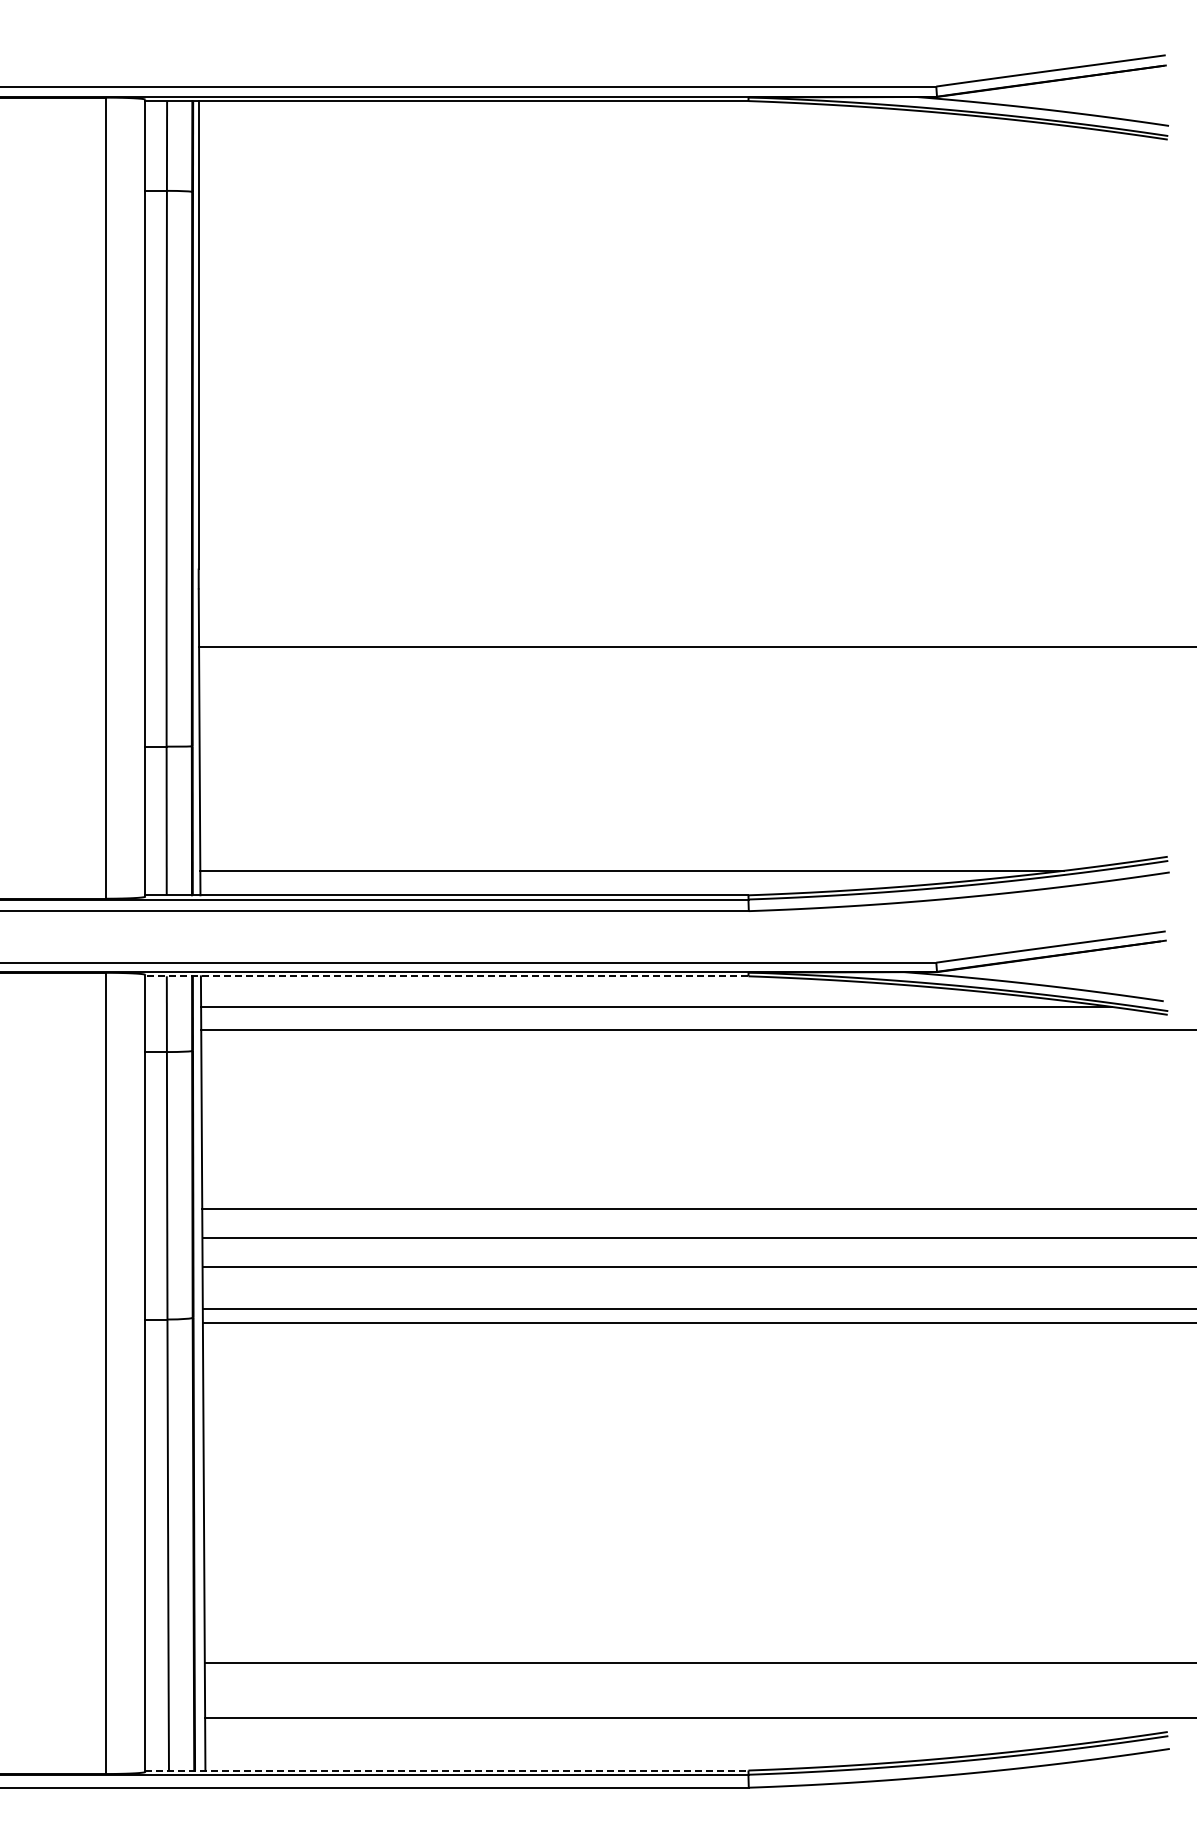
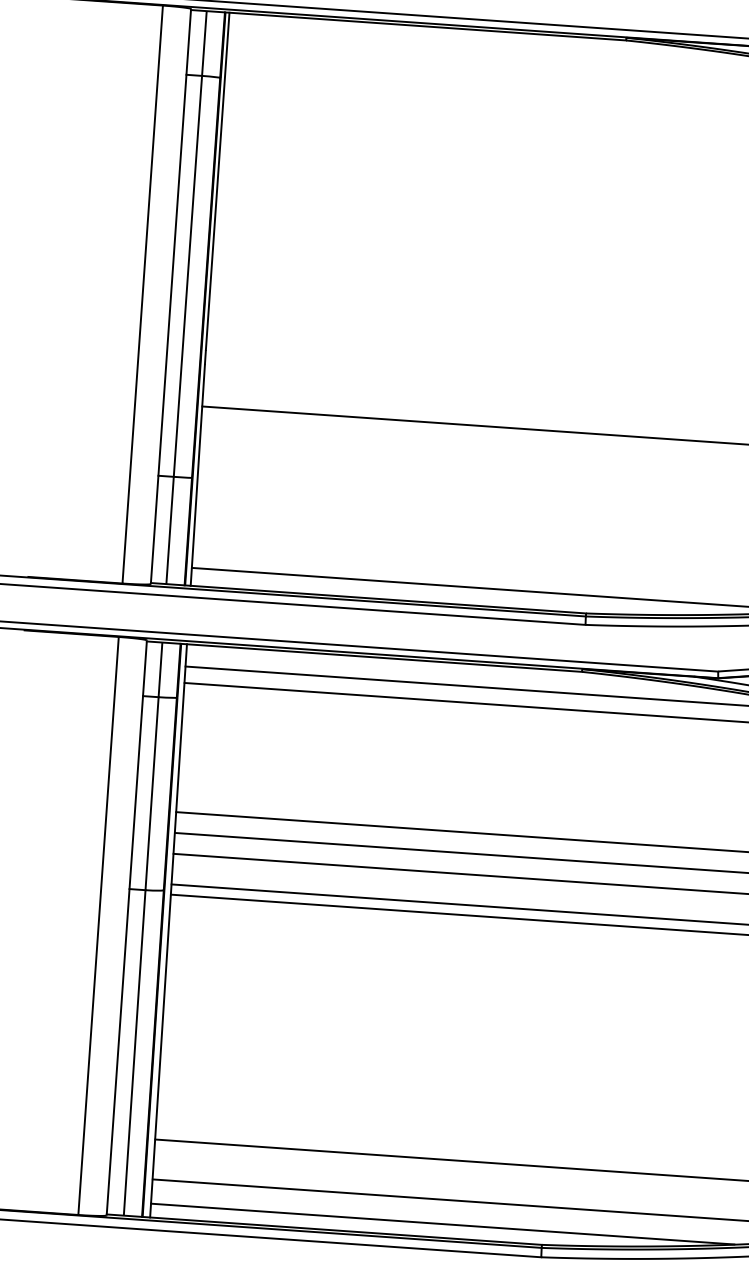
line: (446, 976) -> (364, 656), dashed -> solid
line: (609, 1751) -> (442, 1224), added
line: (446, 1770) -> (324, 1229), dashed -> solid

